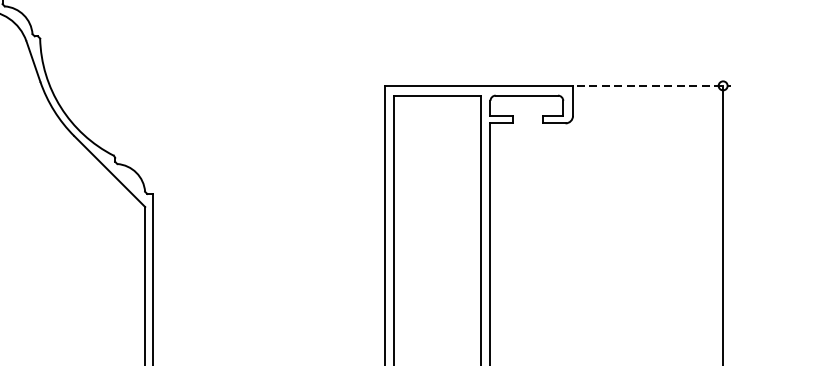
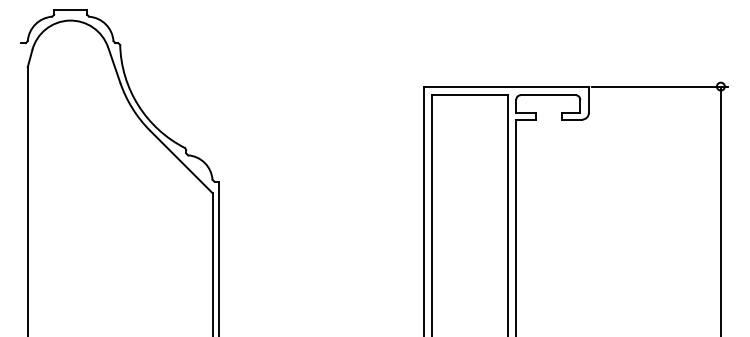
line: (653, 85) -> (659, 86), dashed -> solid

